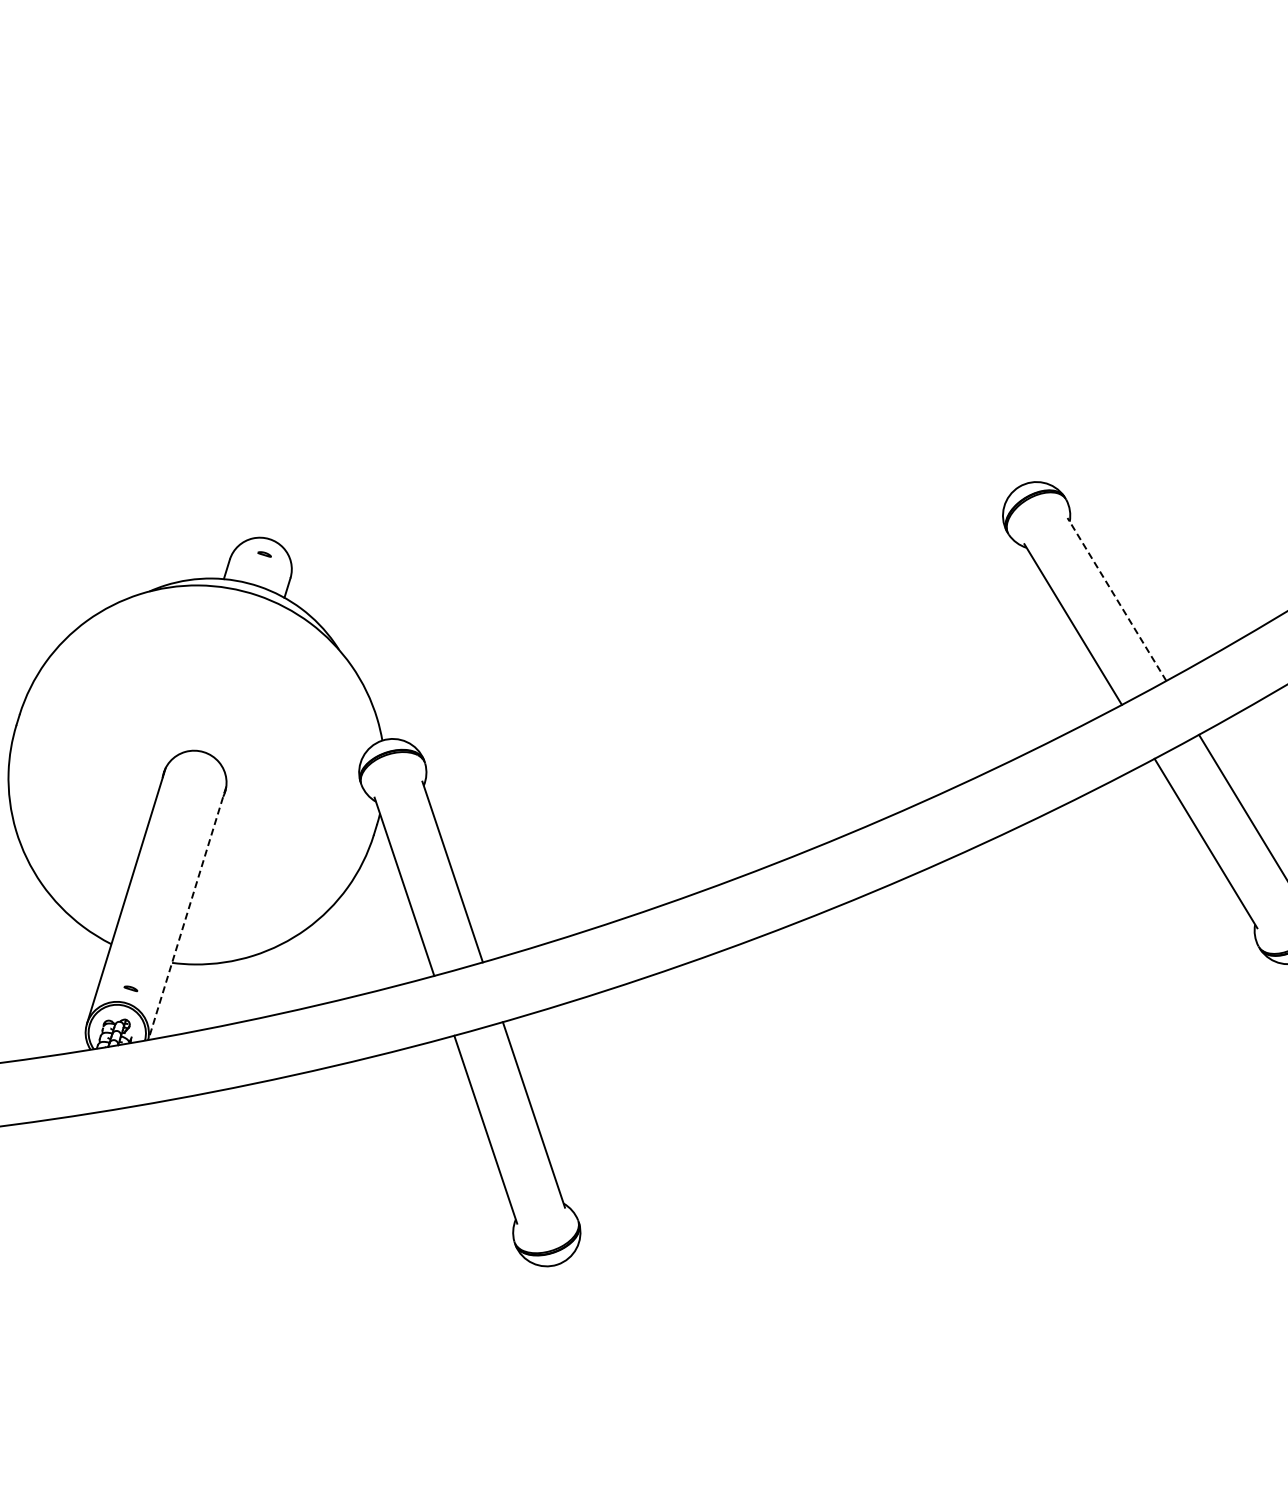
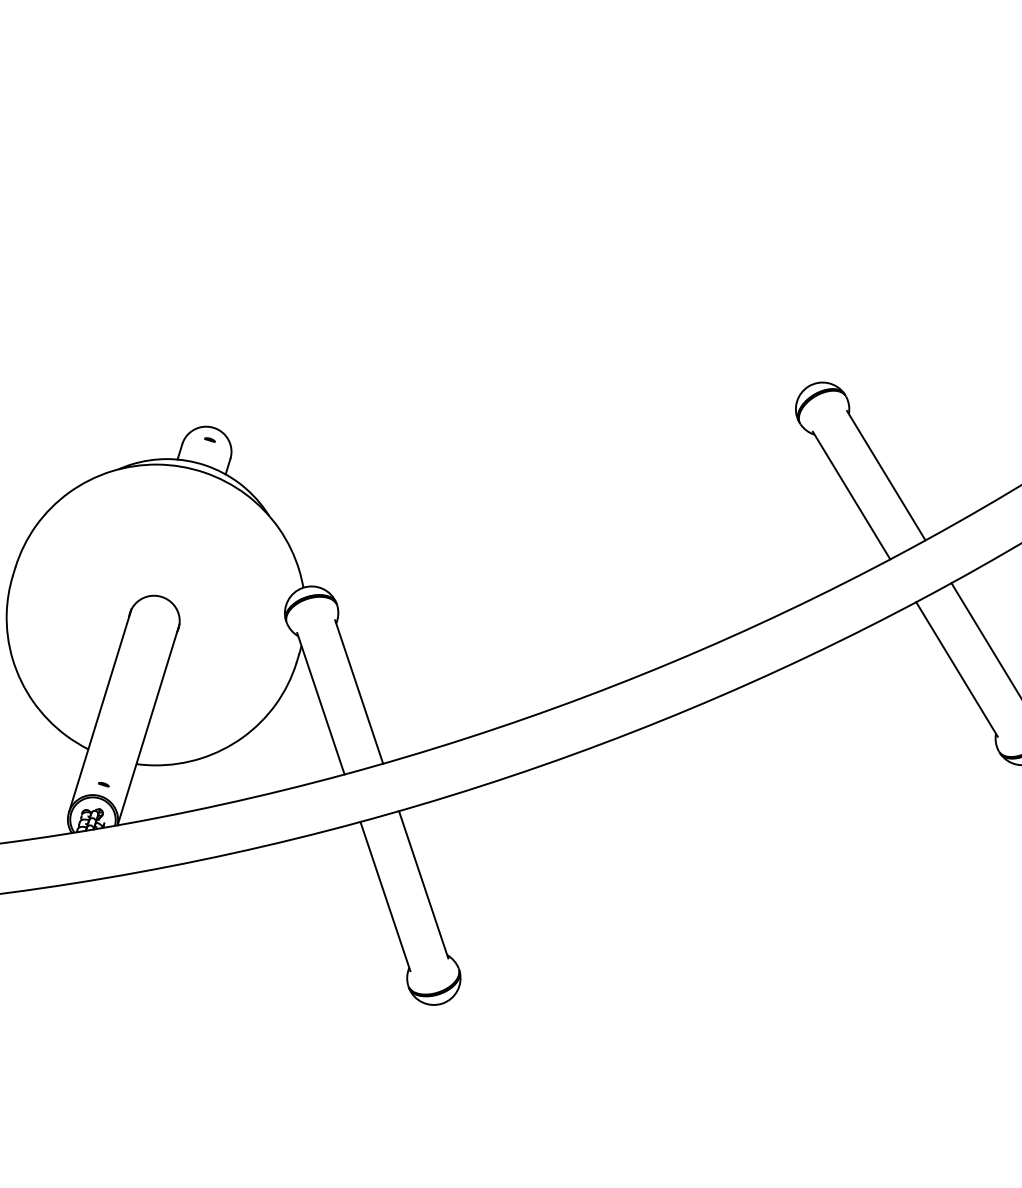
line: (1116, 599) -> (885, 475), dashed -> solid
line: (187, 913) -> (148, 724), dashed -> solid

